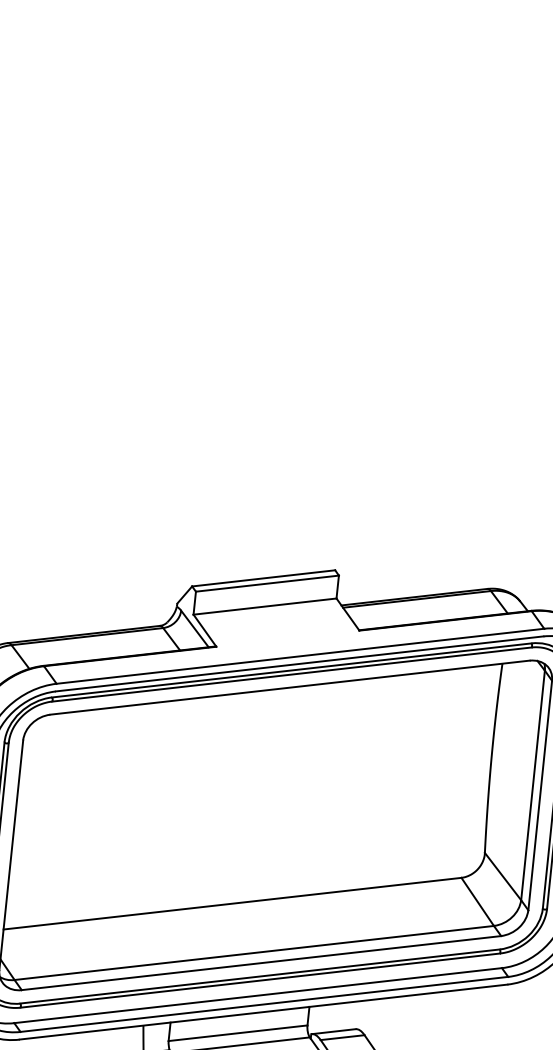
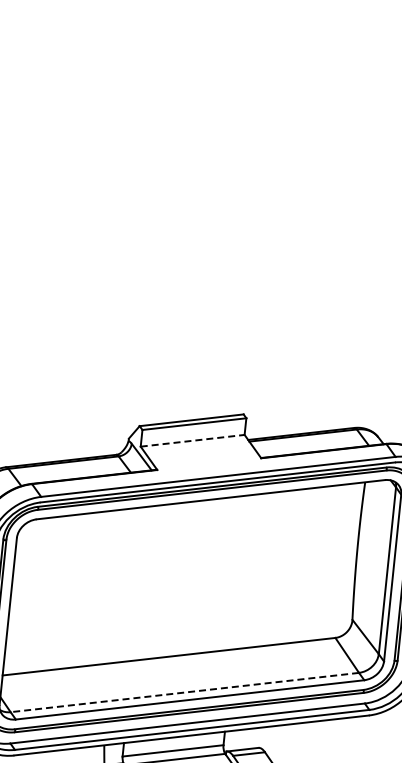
line: (266, 606) -> (193, 440), solid -> dashed
line: (253, 952) -> (184, 692), solid -> dashed

